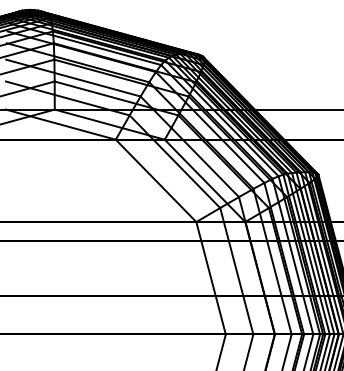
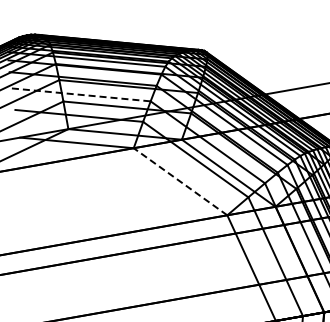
line: (73, 78) -> (81, 95), solid -> dashed
line: (156, 180) -> (180, 181), solid -> dashed

